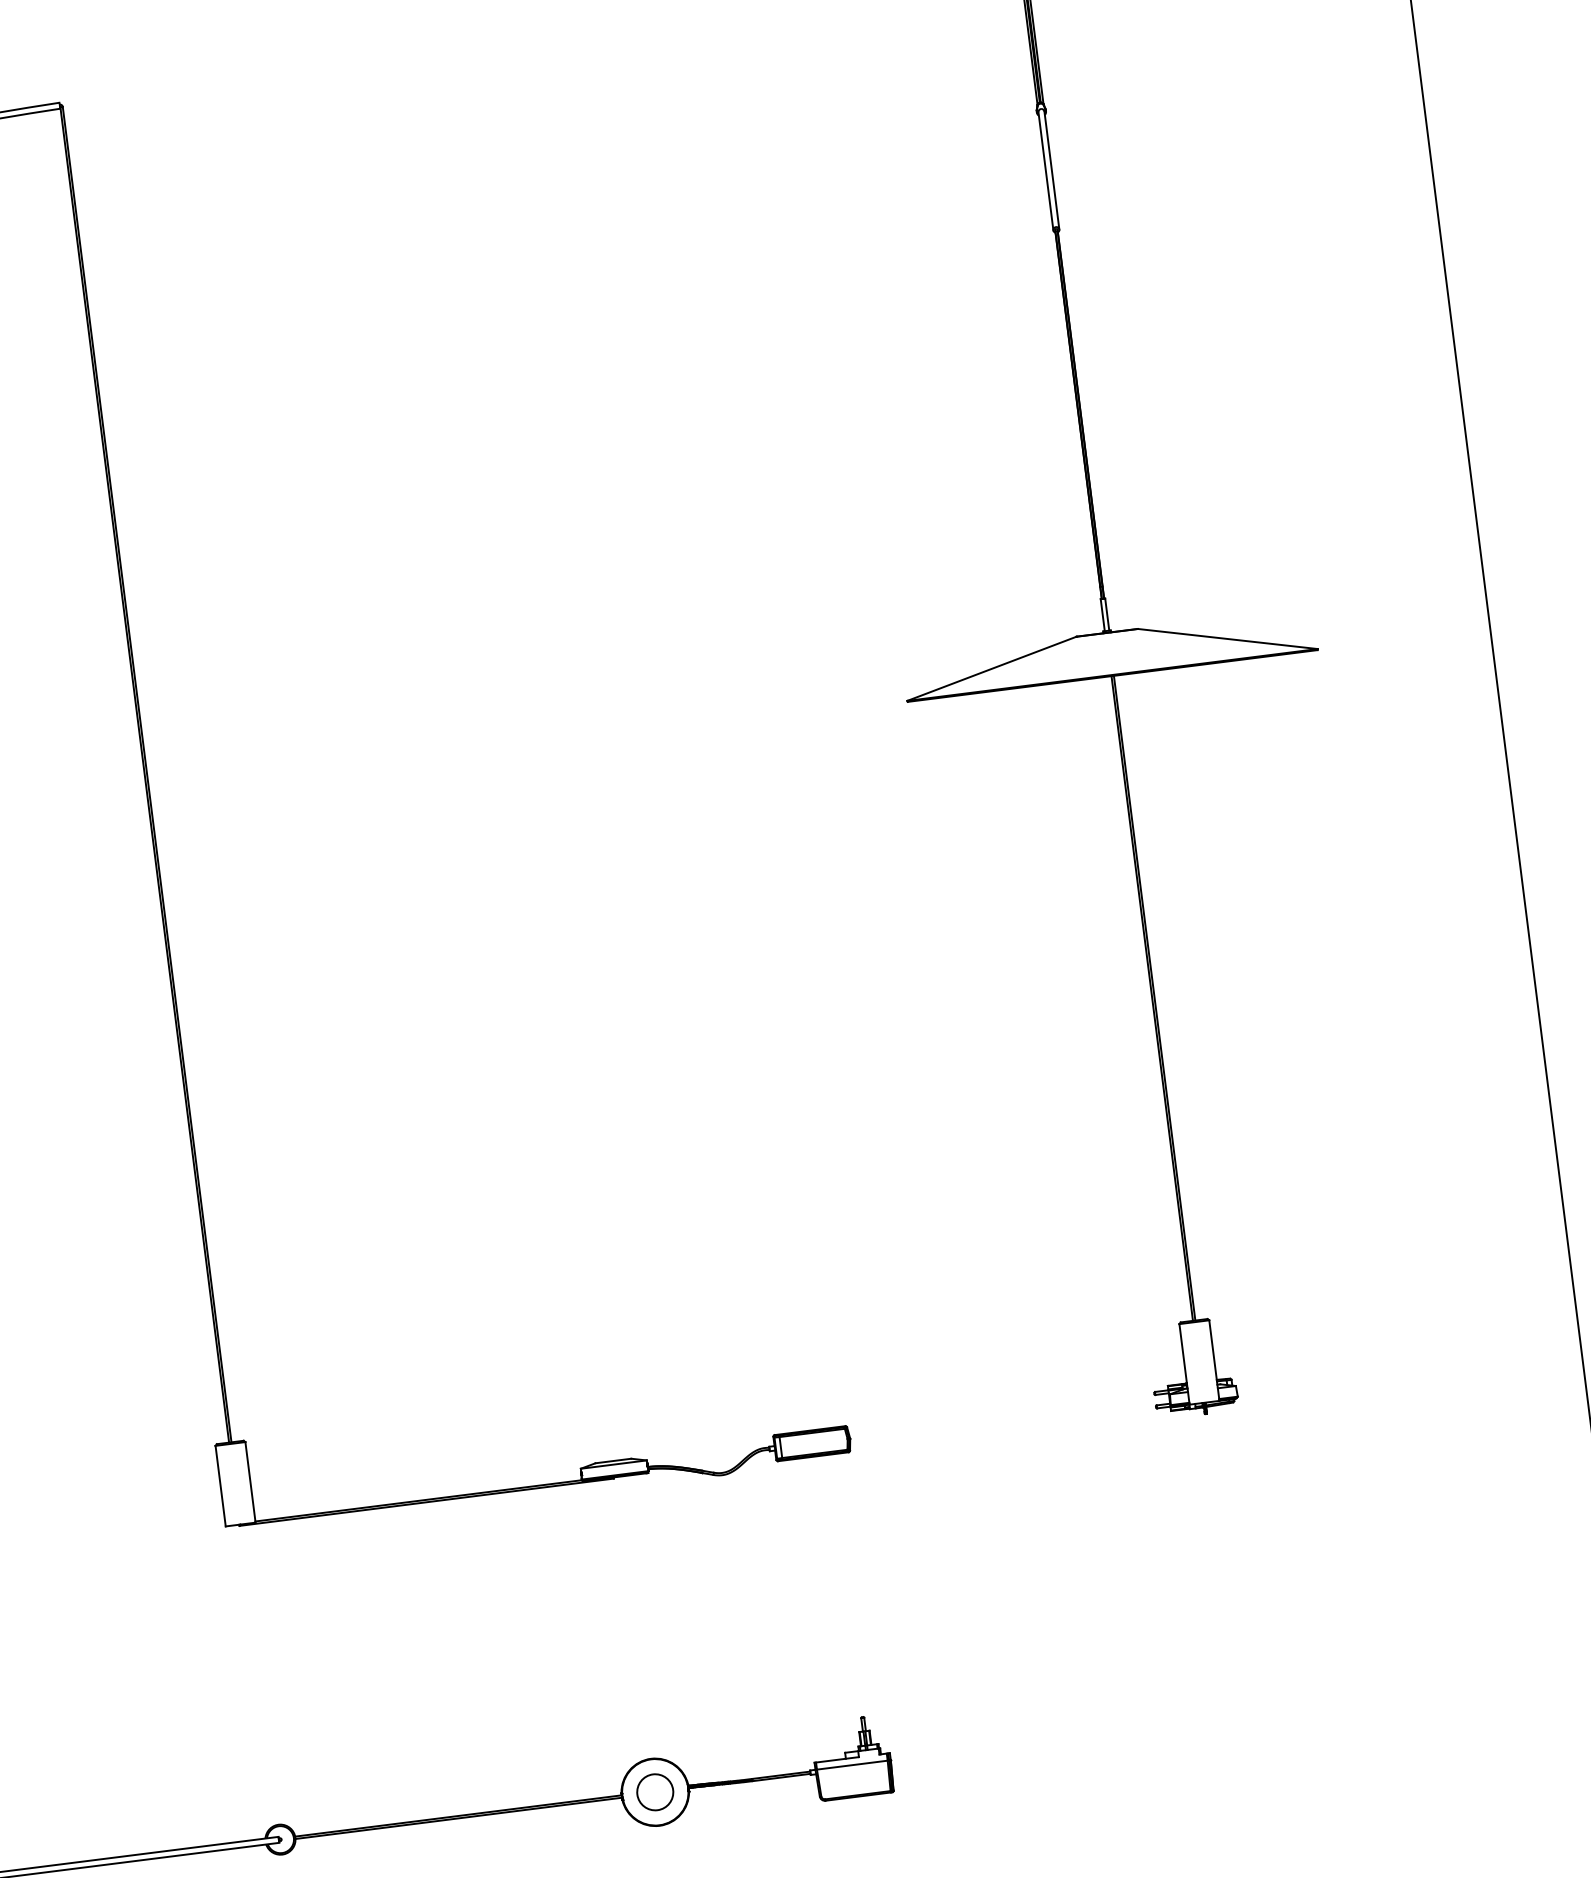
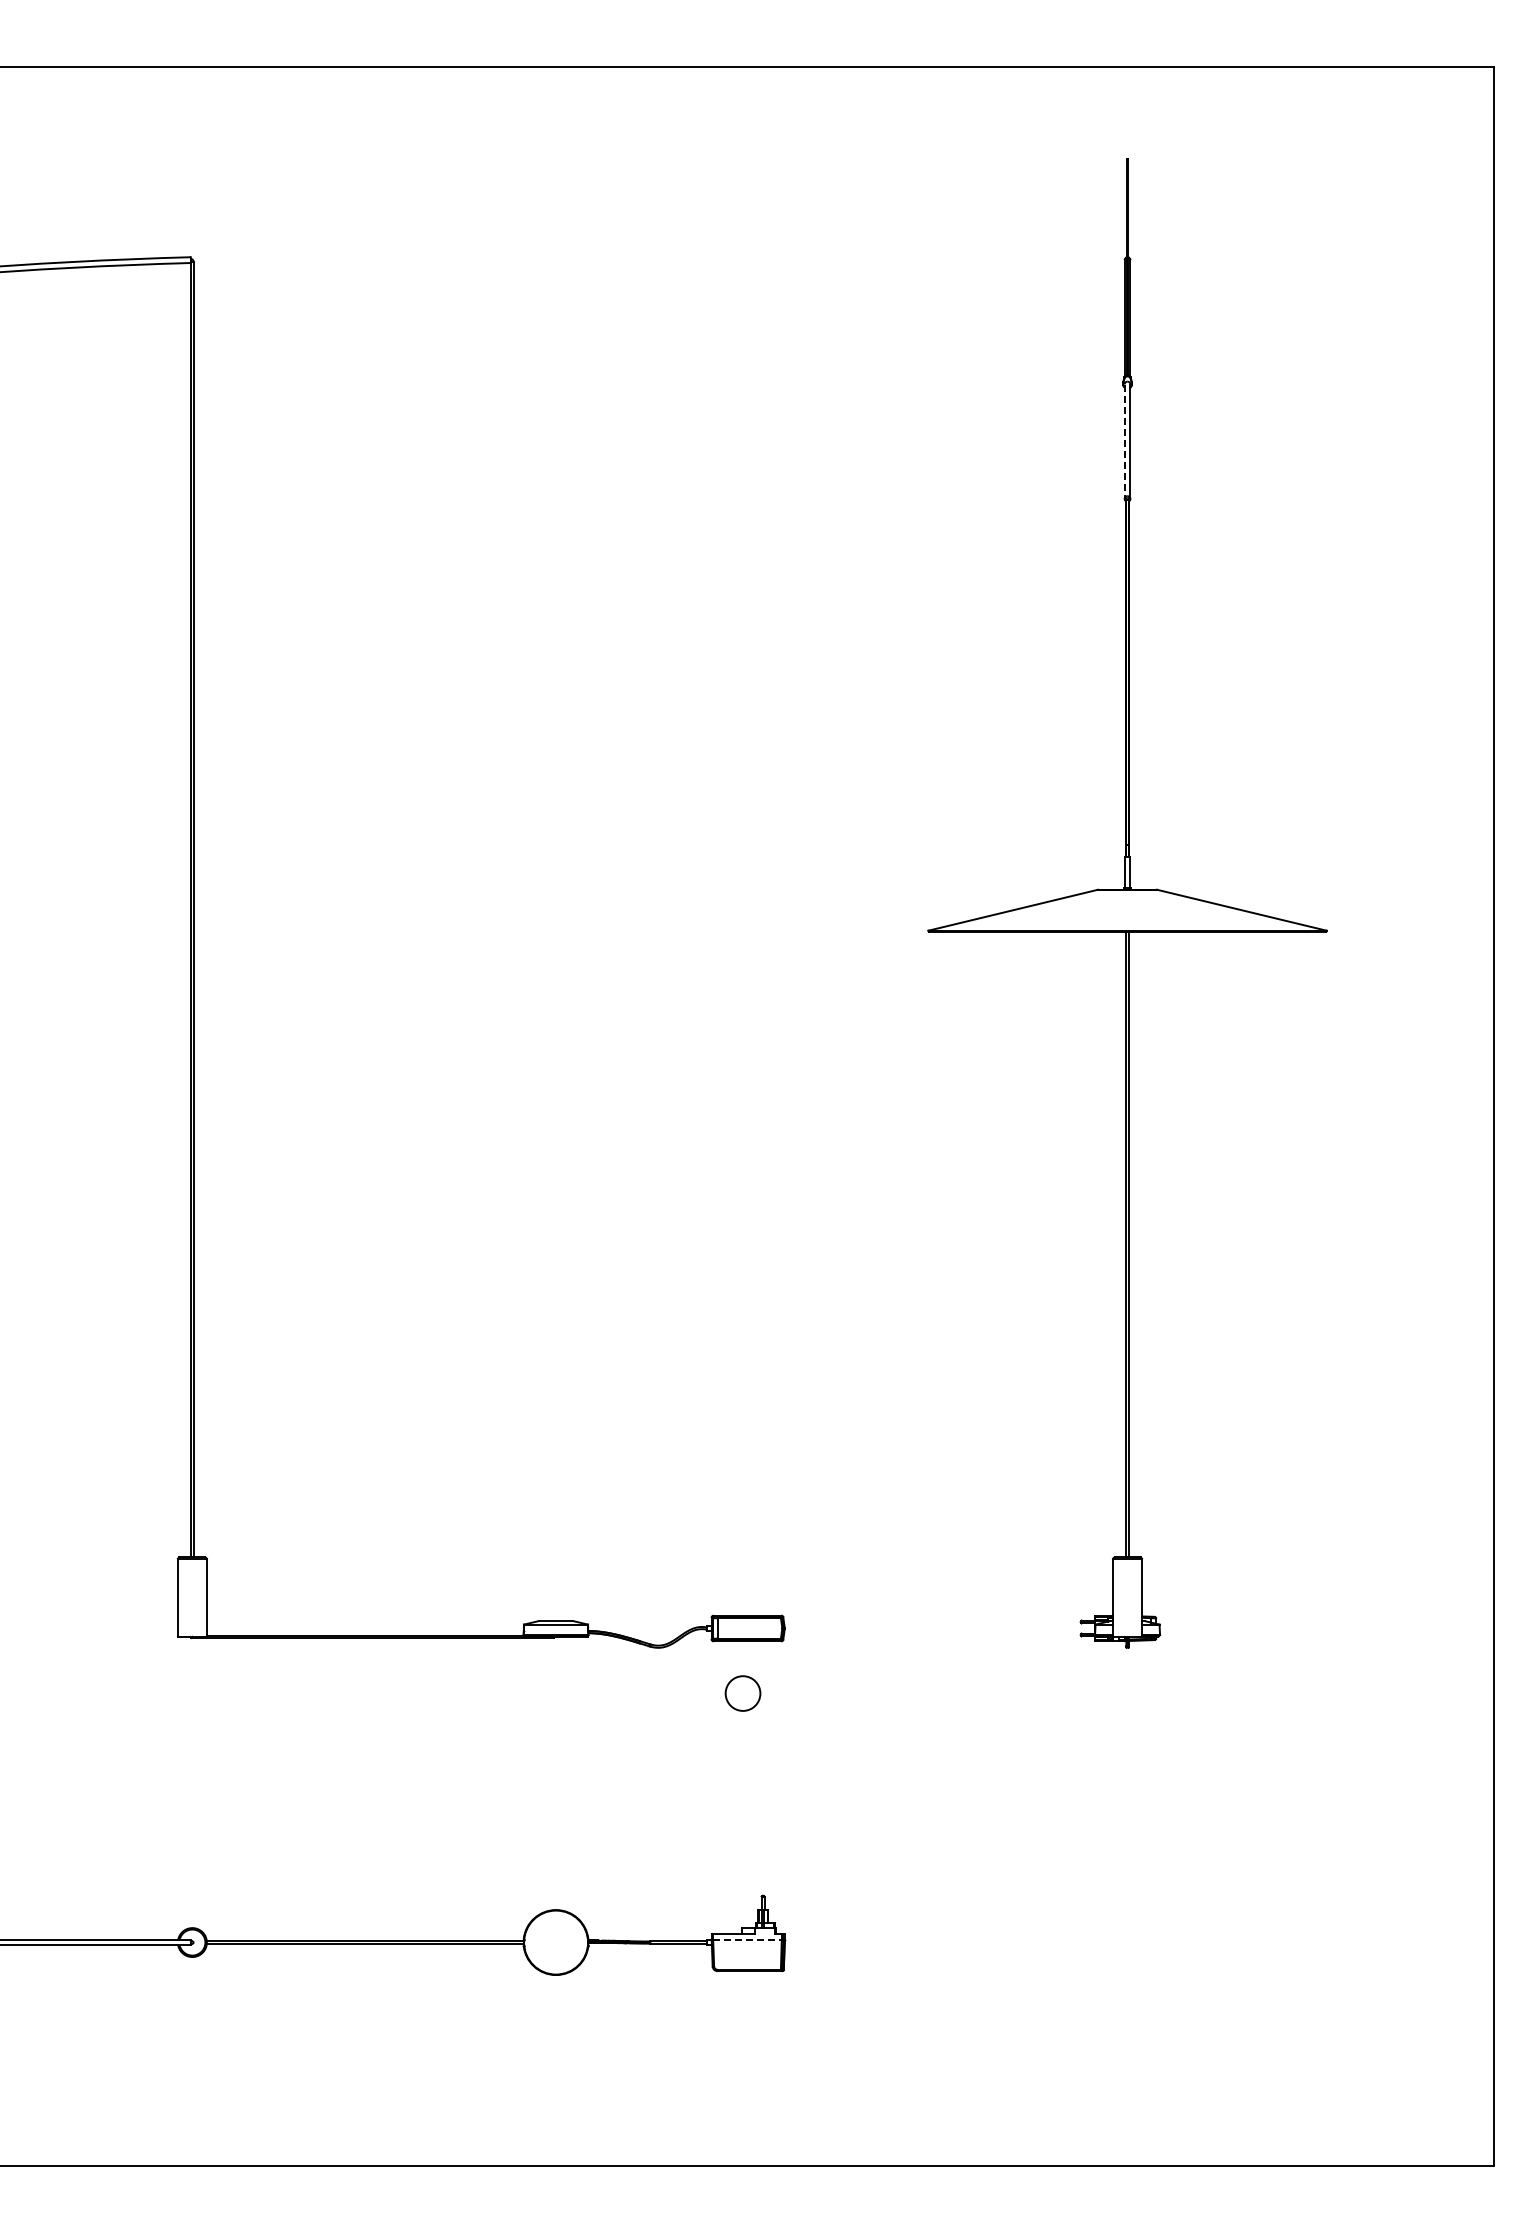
line: (1045, 172) -> (1124, 442), solid -> dashed
line: (852, 1765) -> (747, 1940), solid -> dashed
circle: (654, 1792) -> (742, 1693), moved

